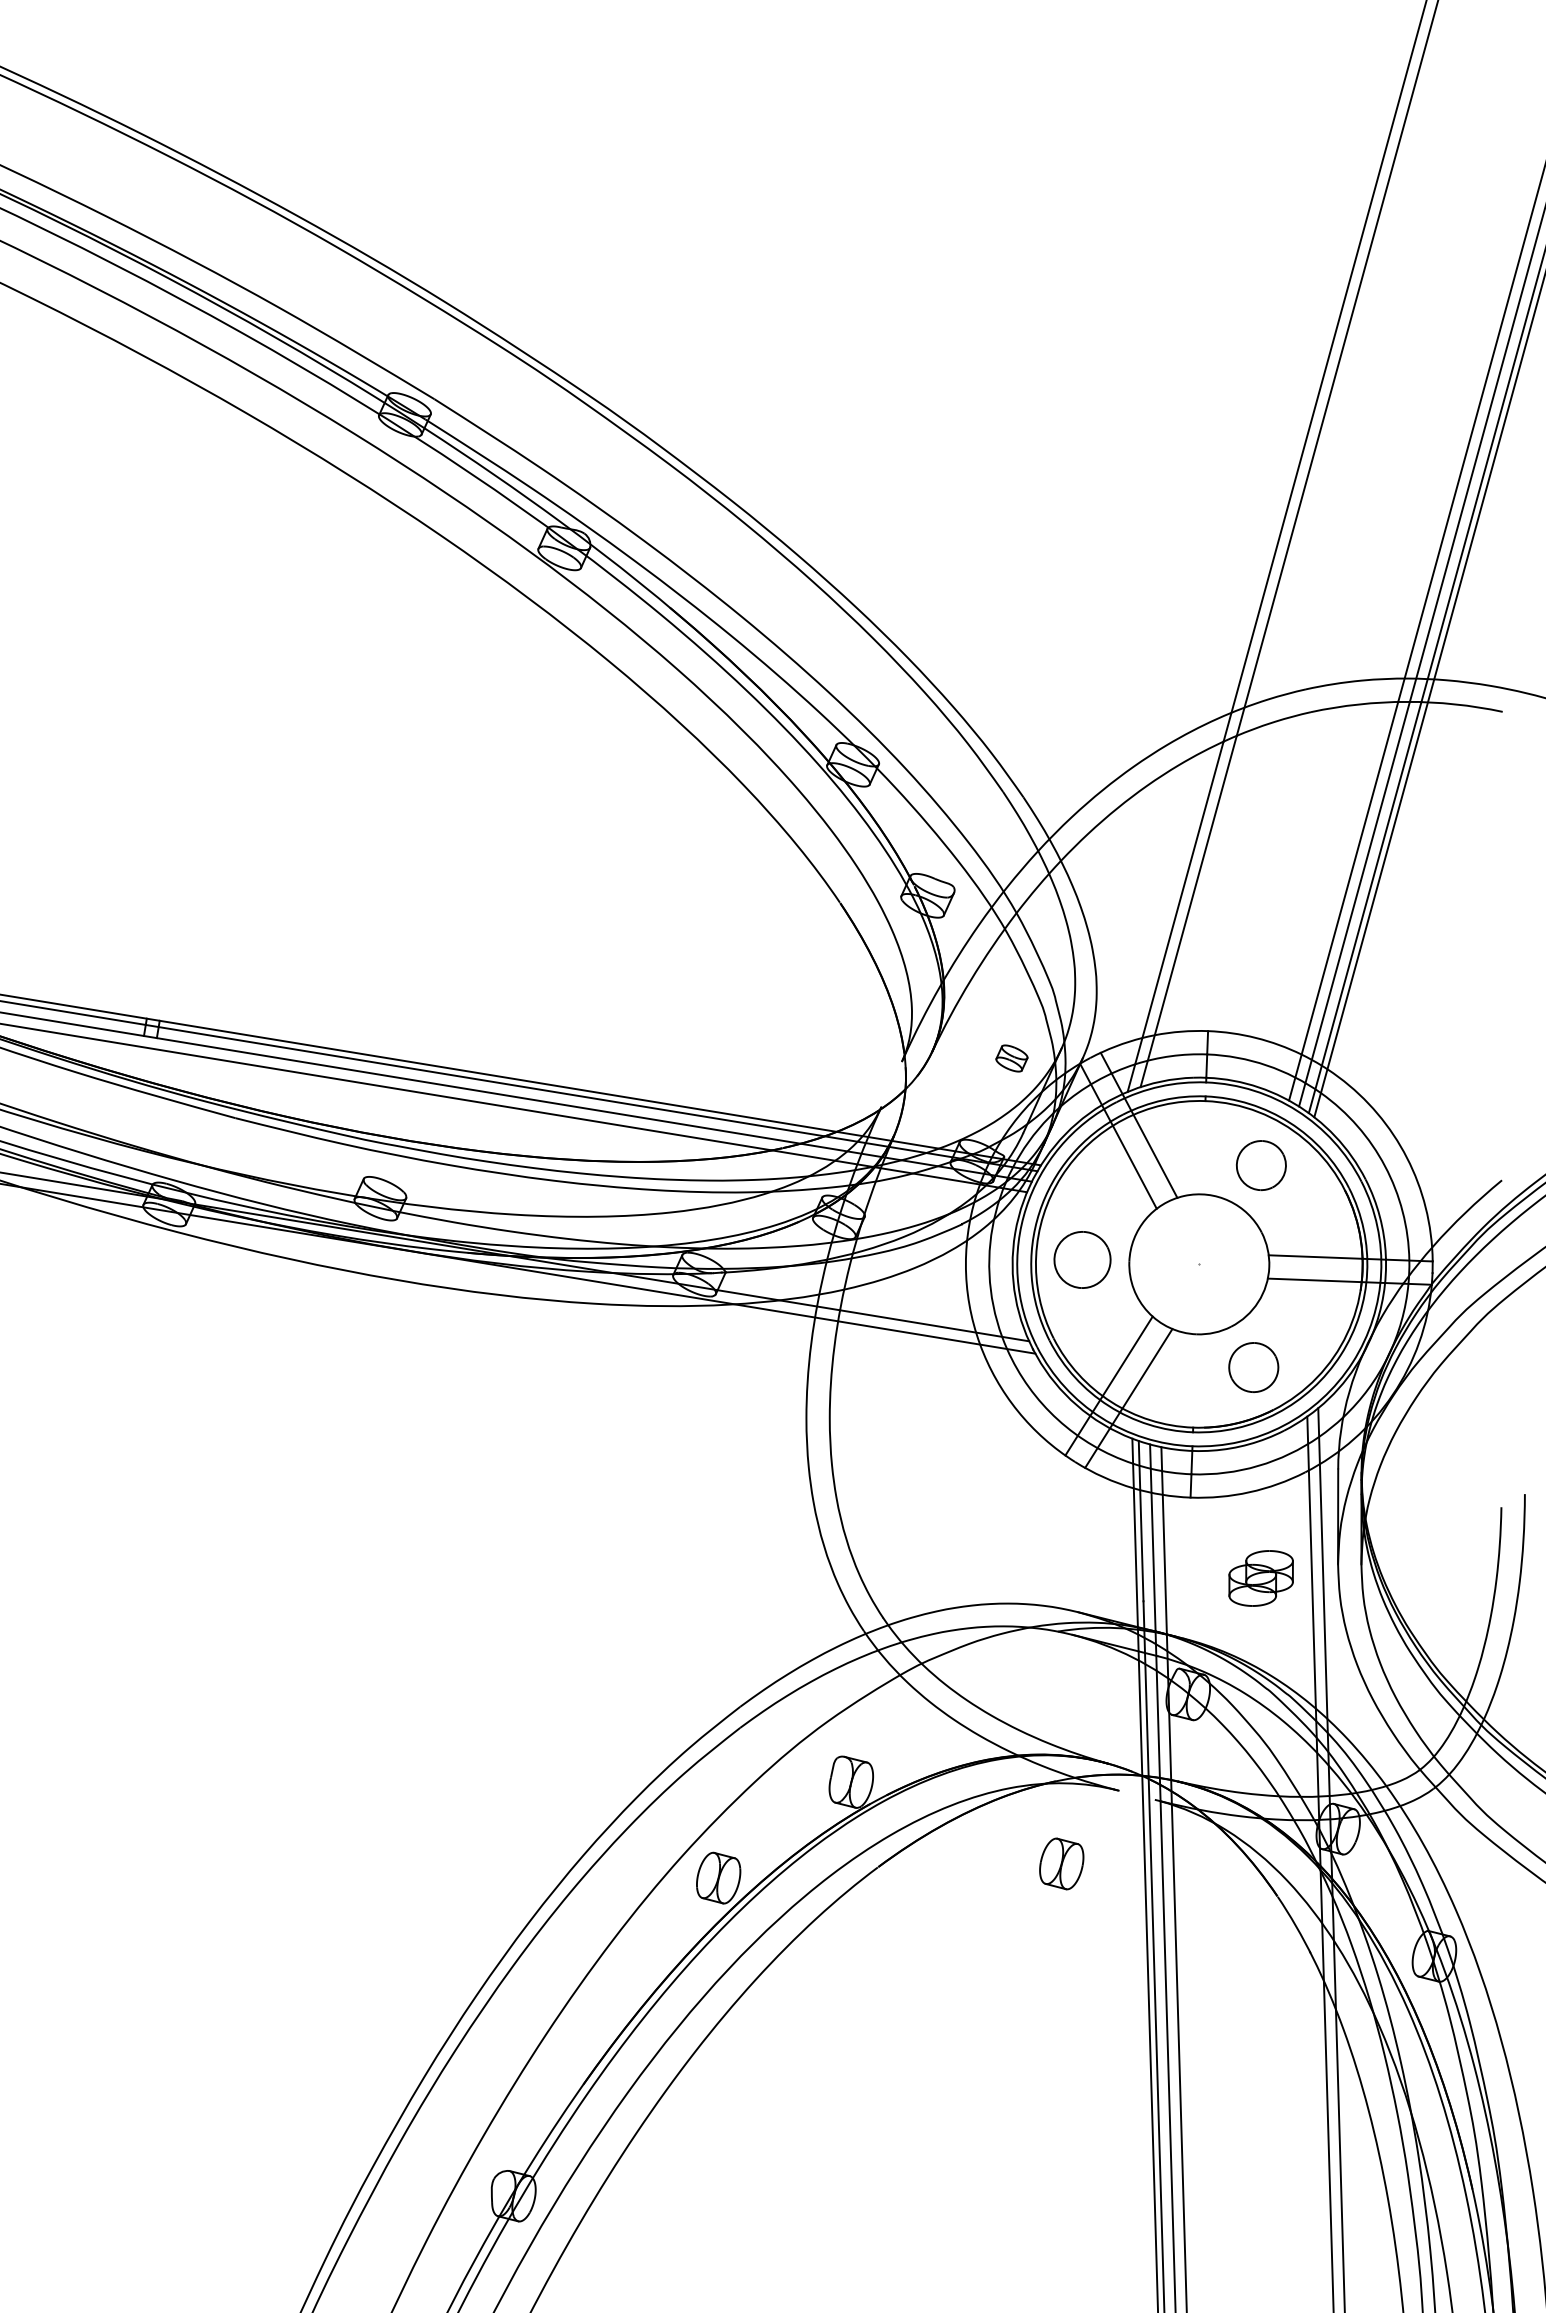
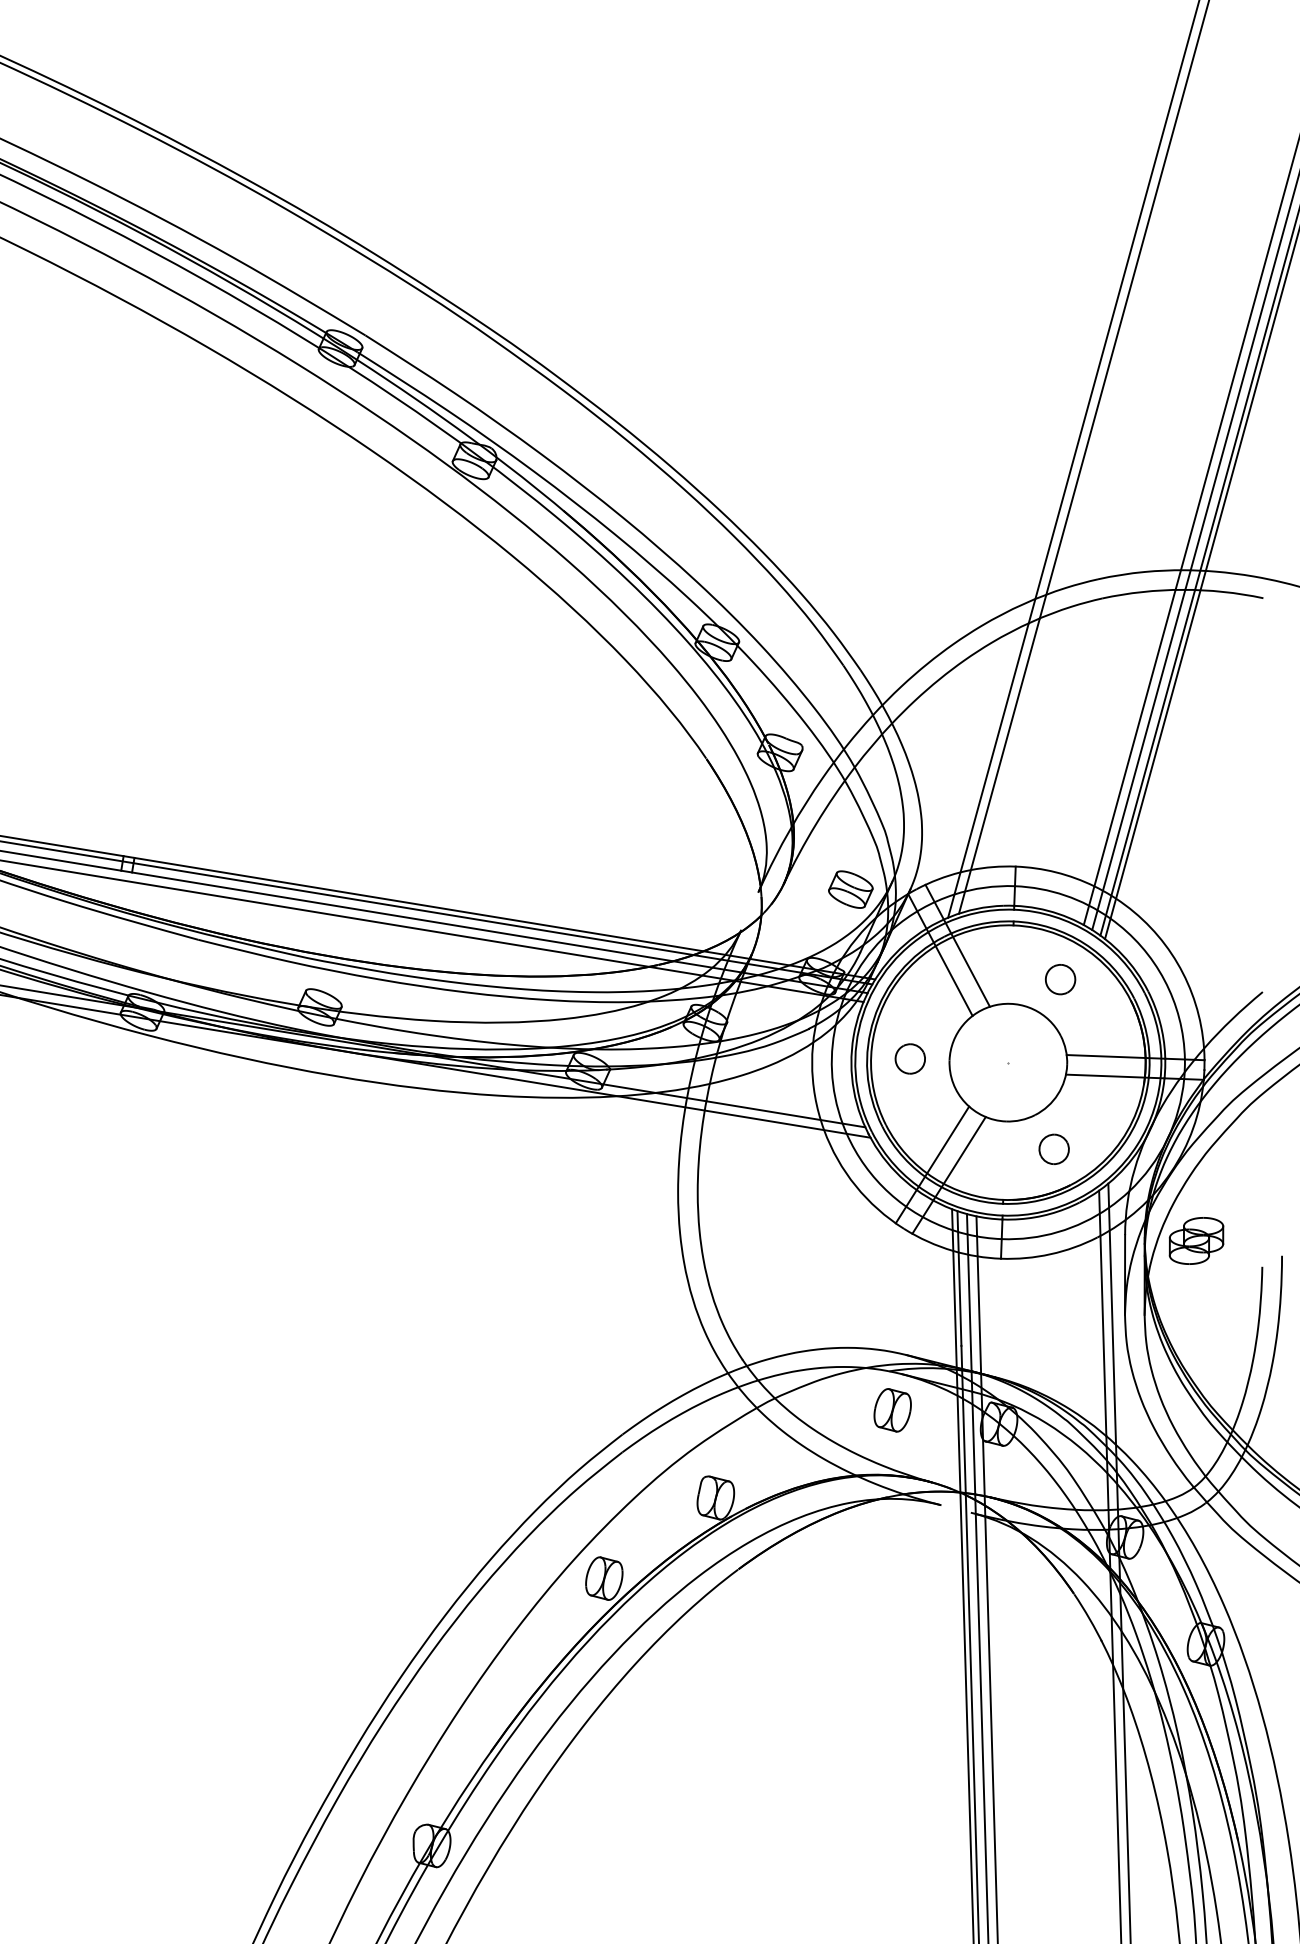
part: (1011, 1058) -> (850, 889), size x1.67
part: (1261, 1165) -> (1060, 979), size x0.71
part: (1082, 1259) -> (910, 1058), size x0.62
part: (1253, 1367) -> (1053, 1149), size x0.71
part: (1260, 1578) -> (1195, 1240), moved
part: (1061, 1863) -> (892, 1409), moved

